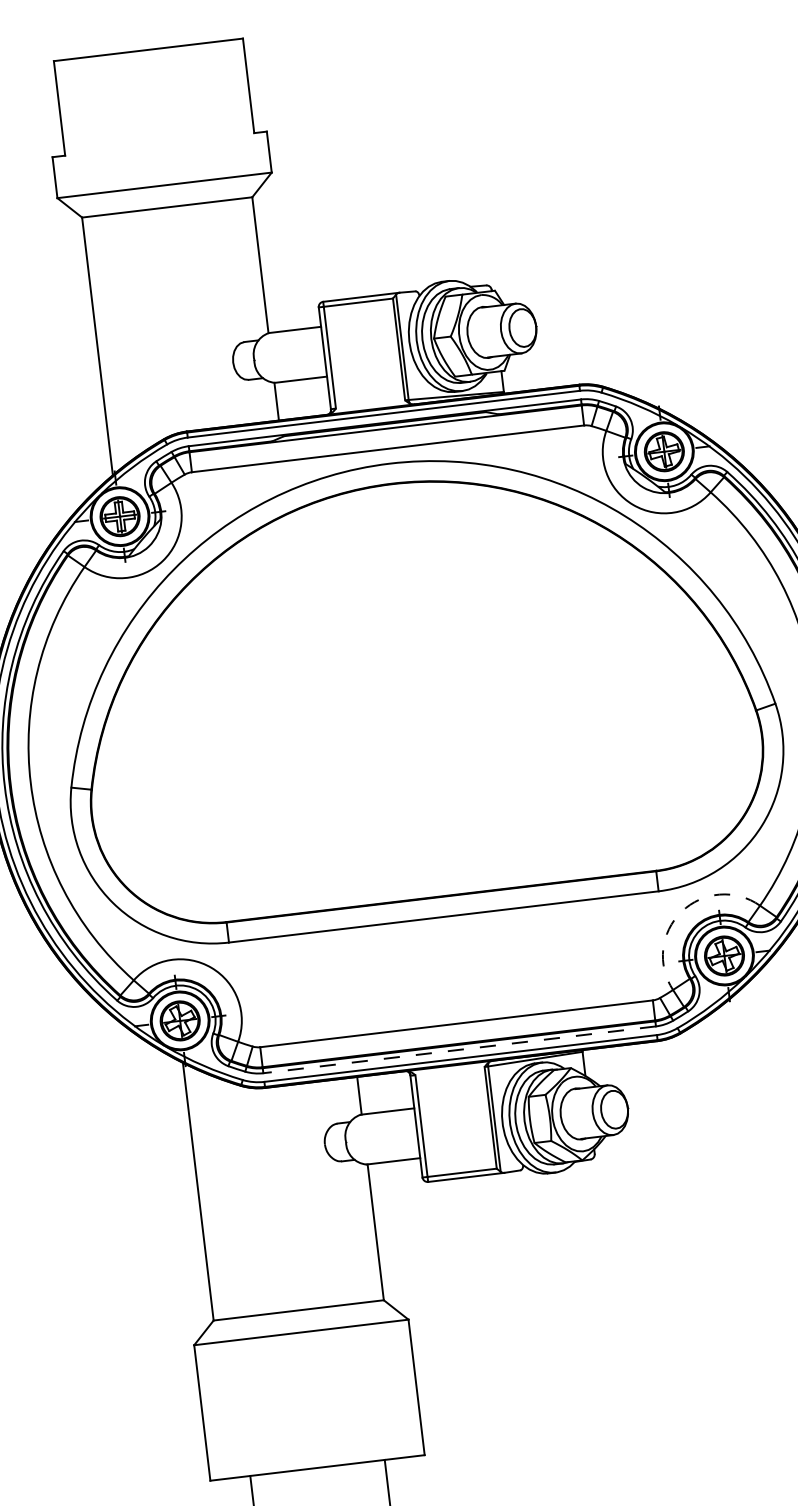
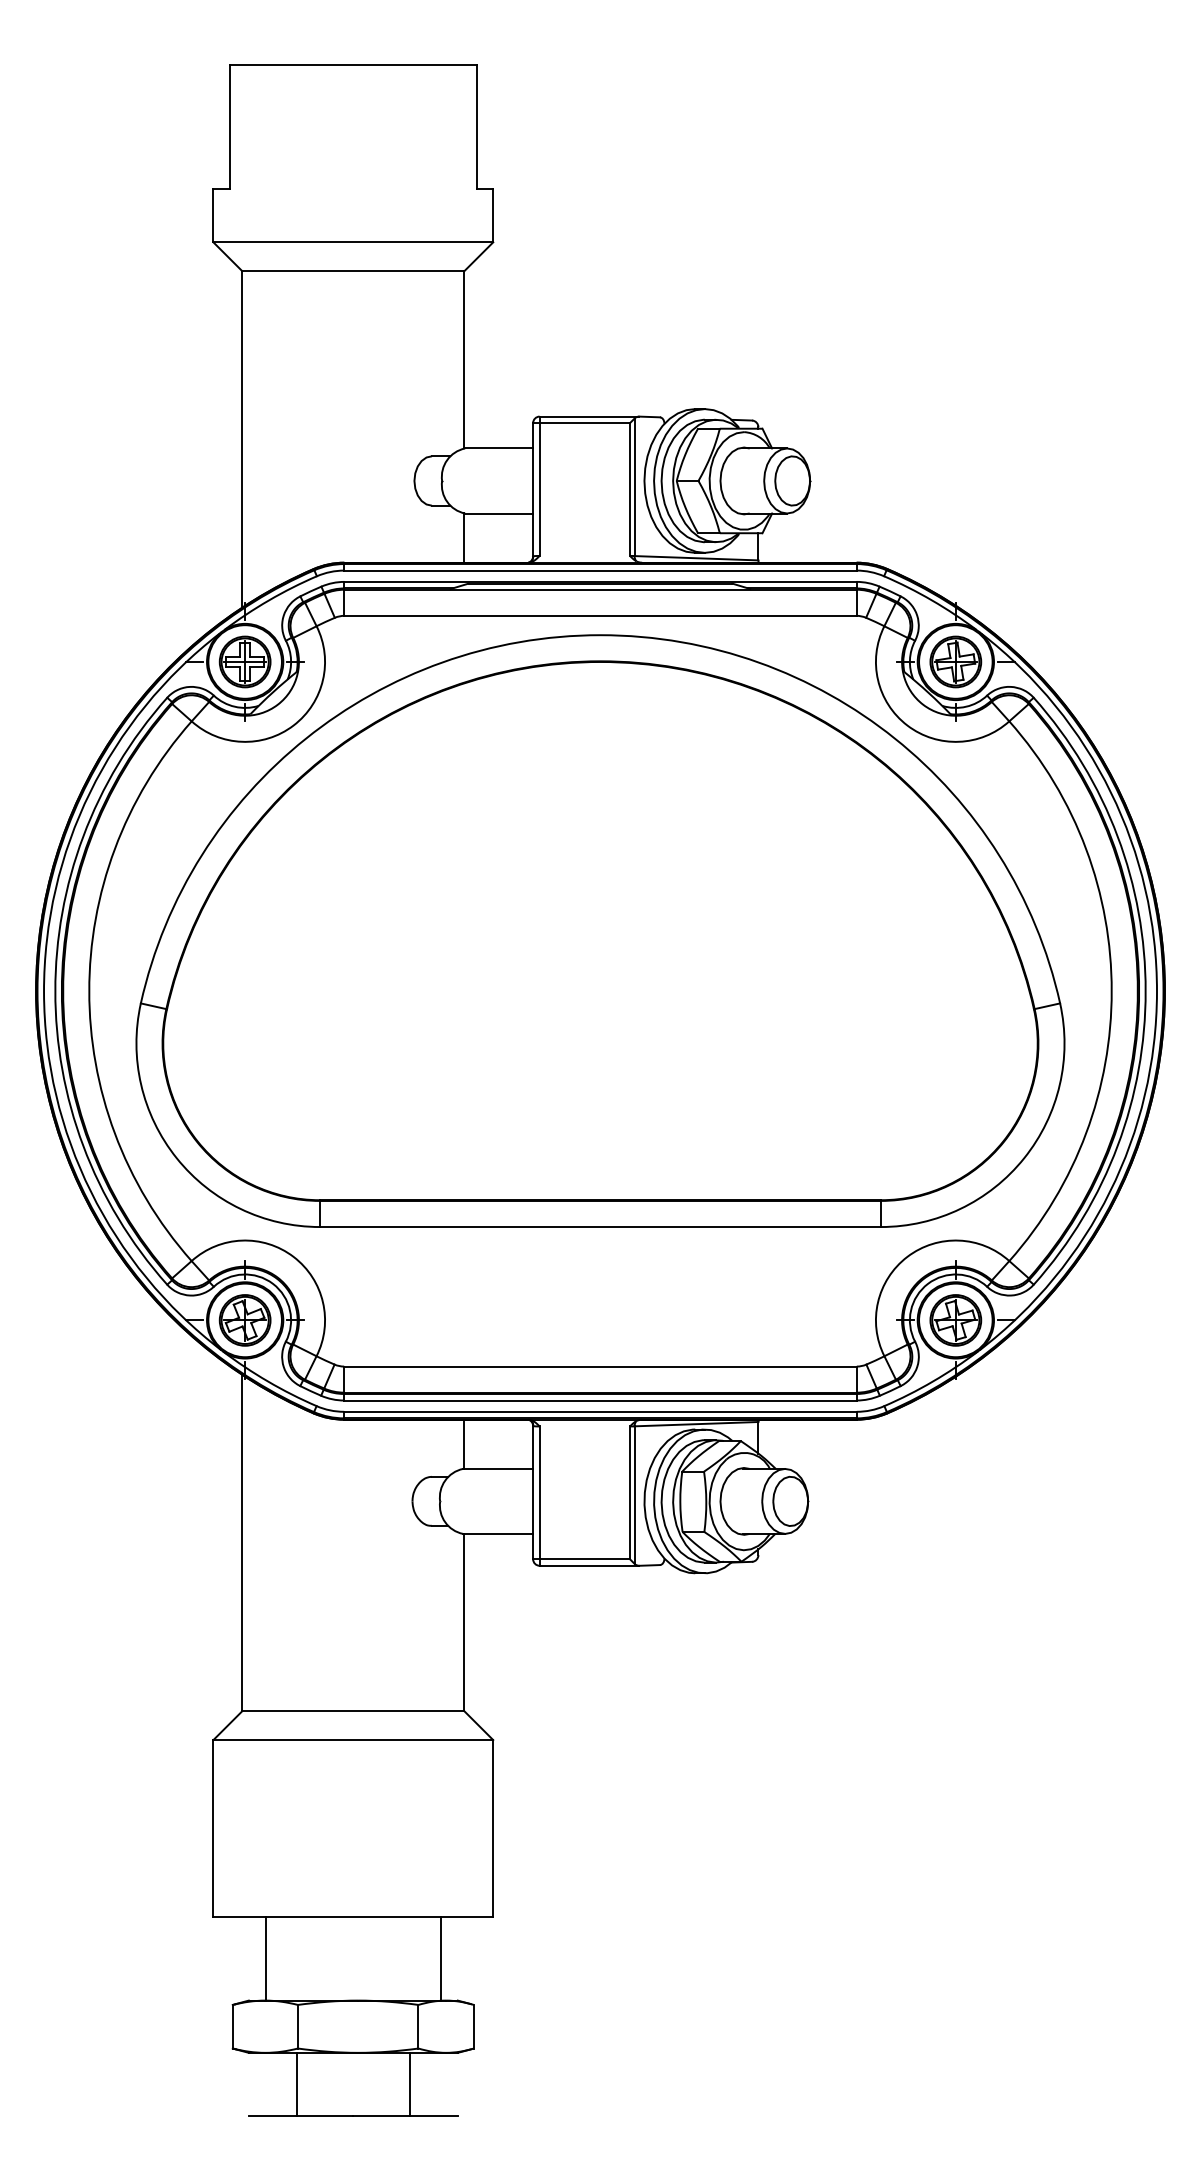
arc: (681, 911) -> (907, 1256), dashed -> solid
line: (458, 1049) -> (599, 1400), dashed -> solid

